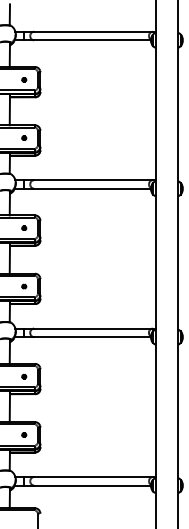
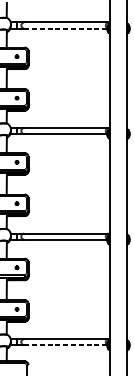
line: (93, 40) -> (66, 28), solid -> dashed
line: (93, 485) -> (66, 345), solid -> dashed

